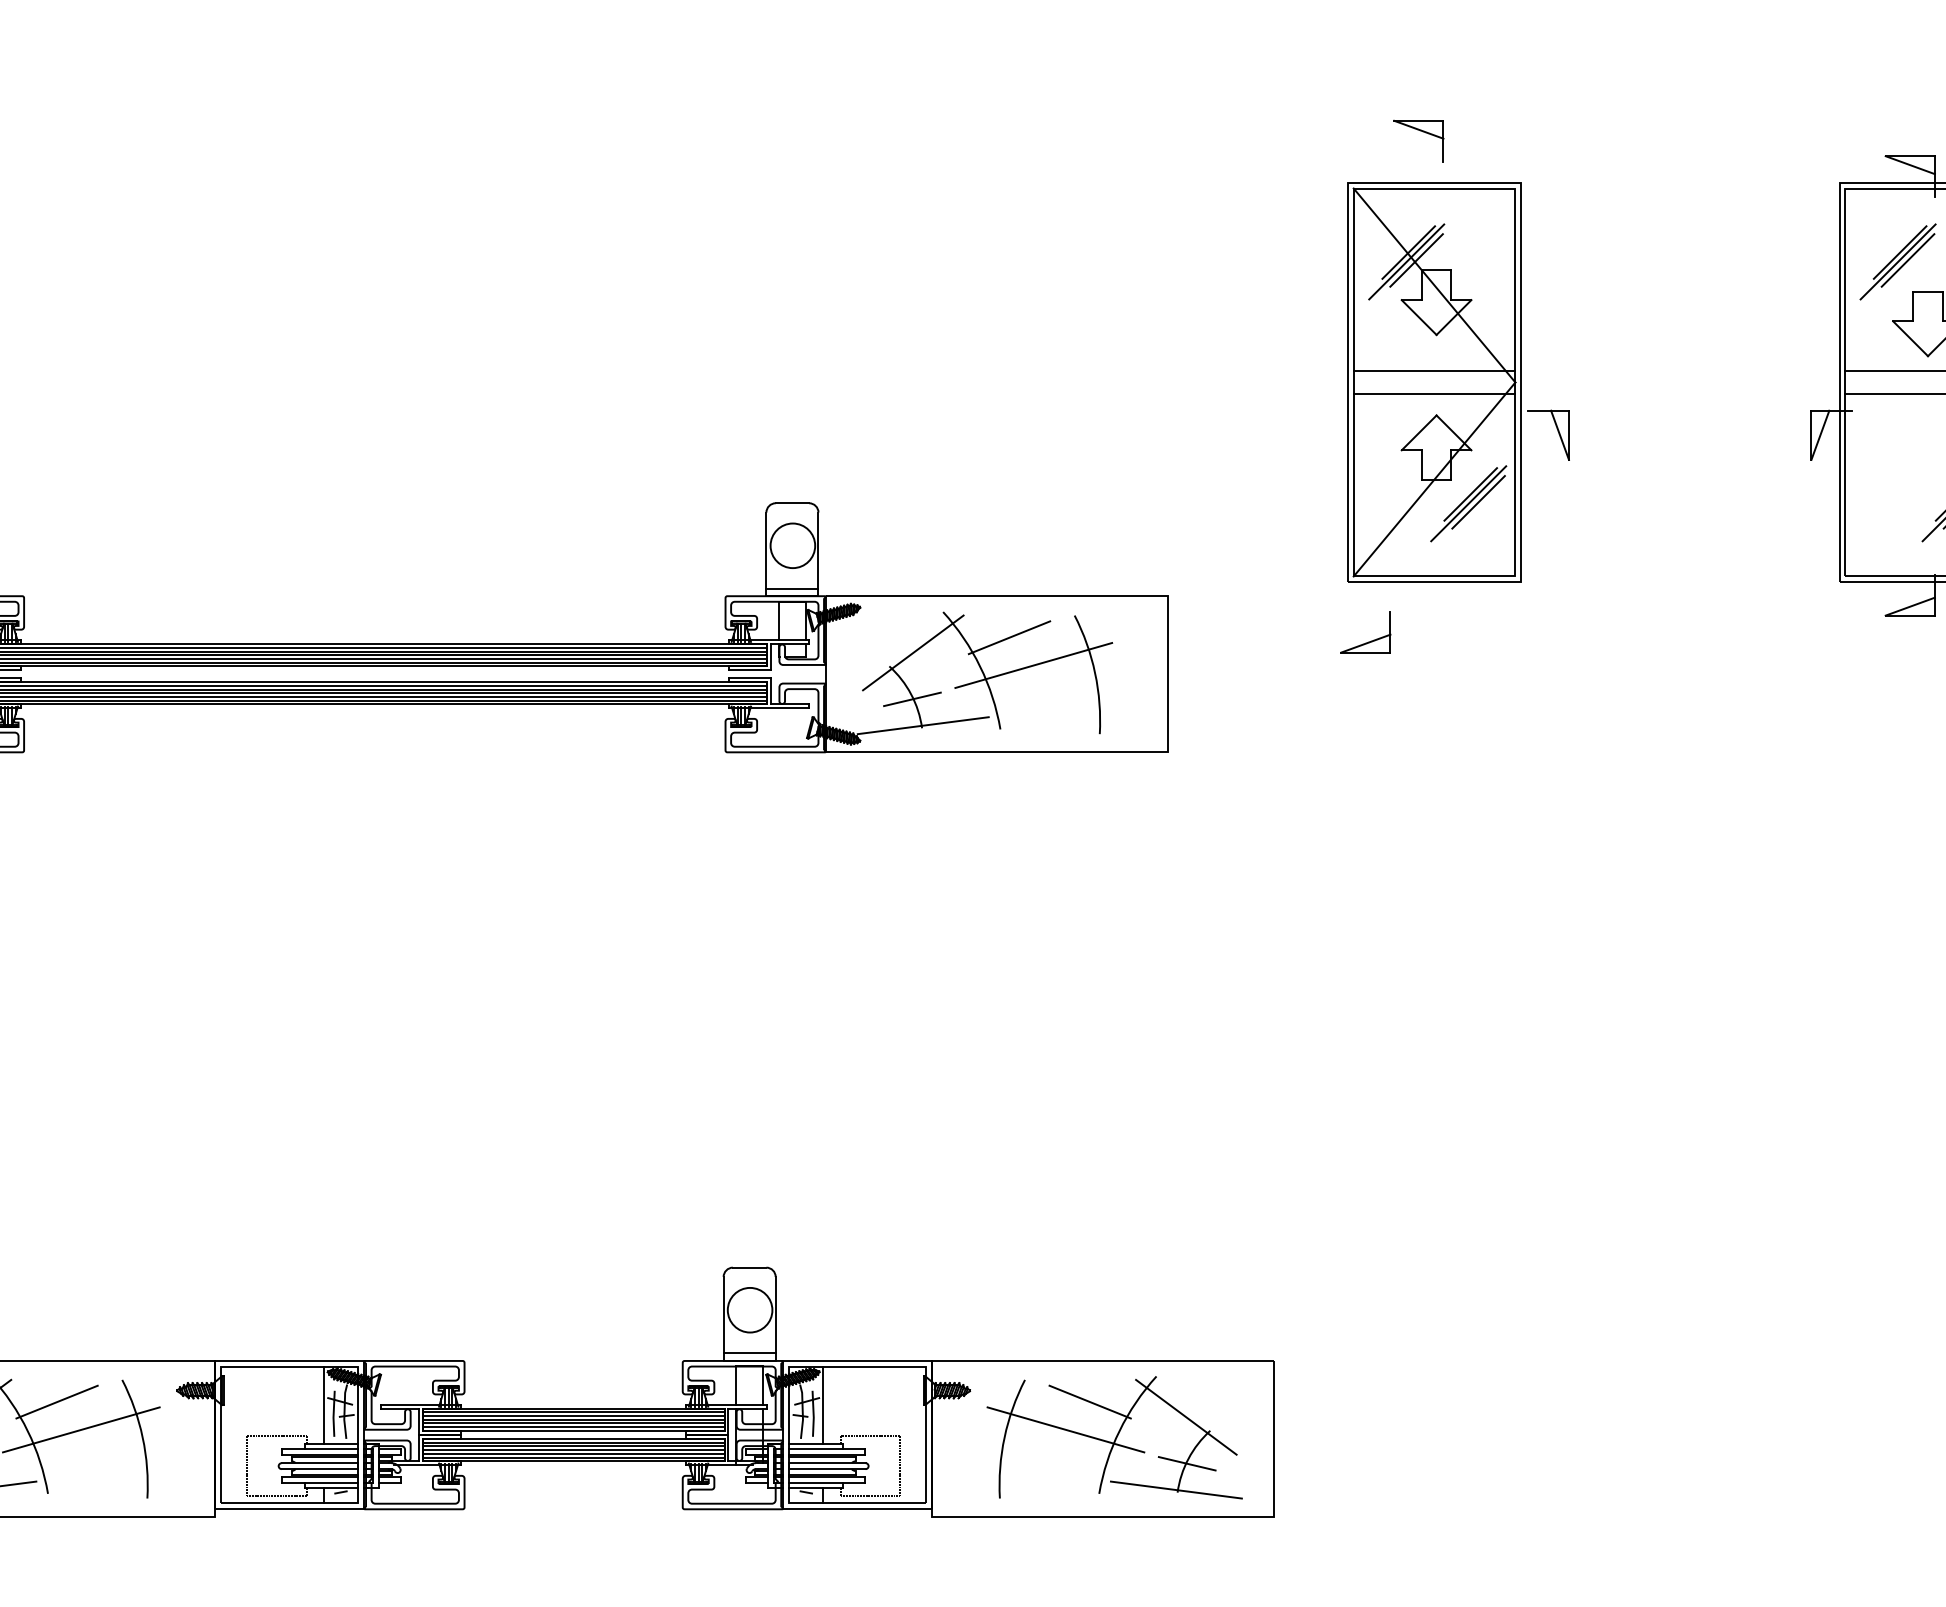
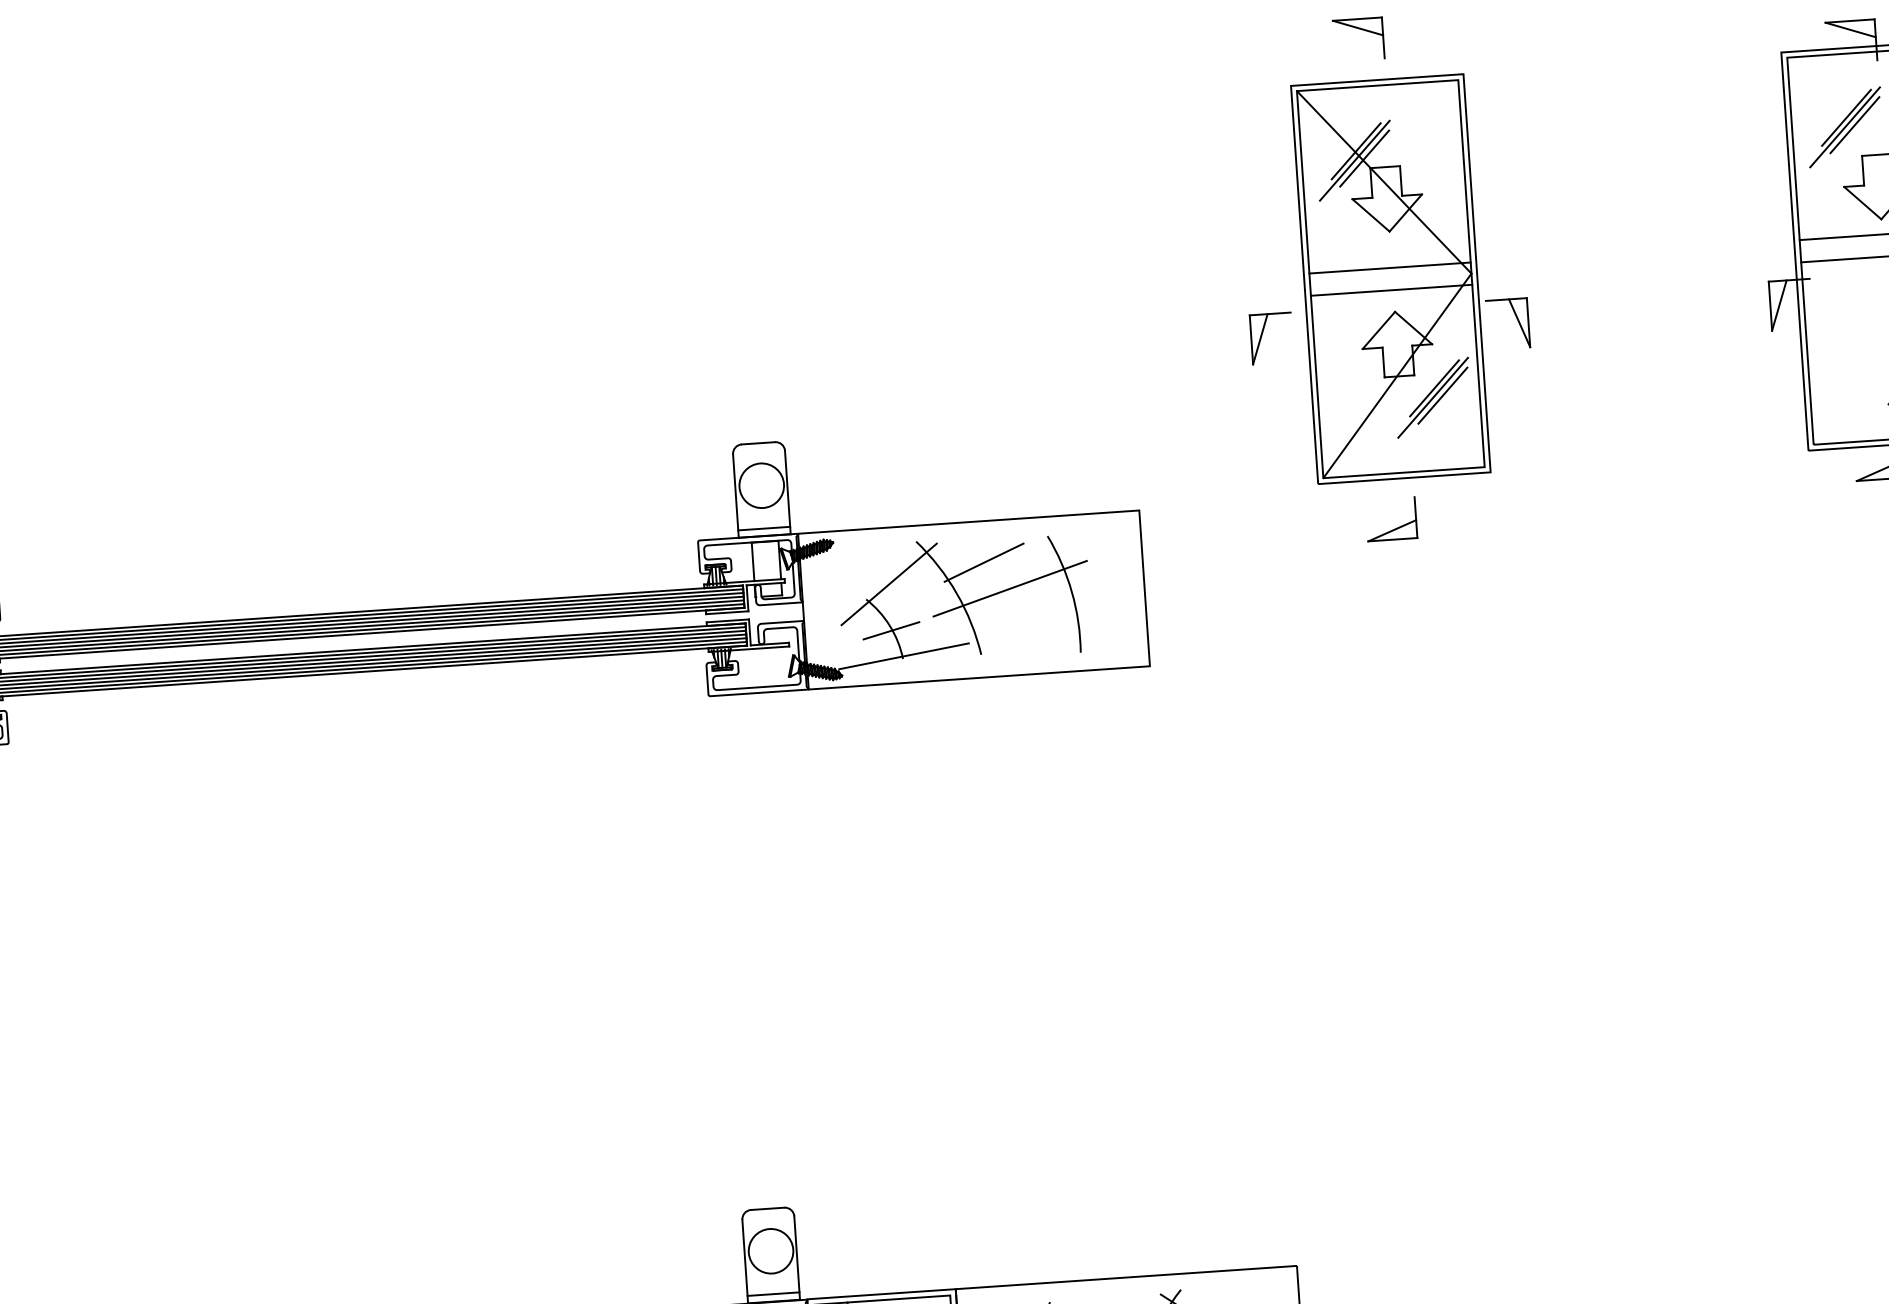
part: (1302, 431) -> (1262, 337), added
part: (1368, 641) -> (1394, 528), moved

